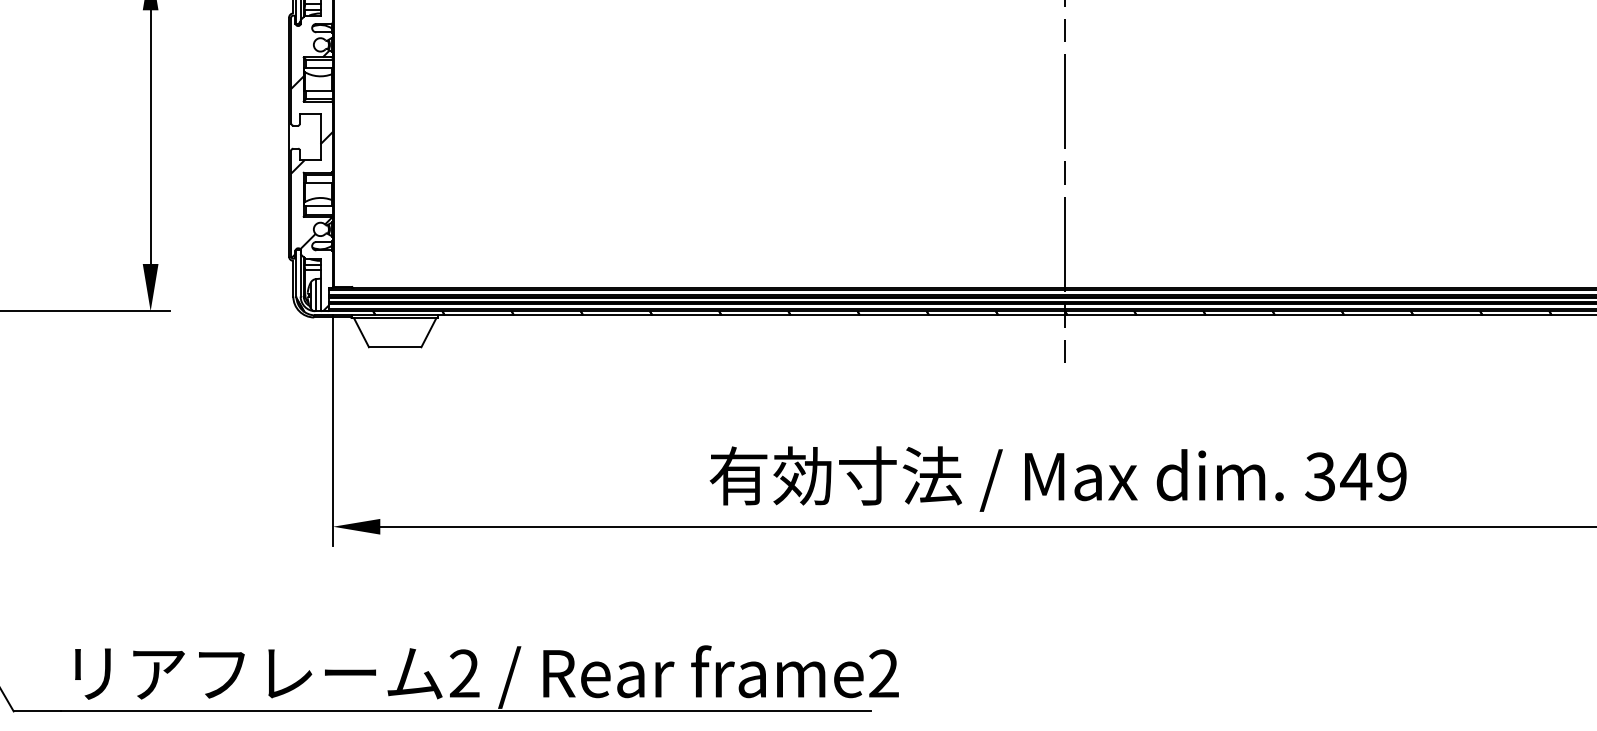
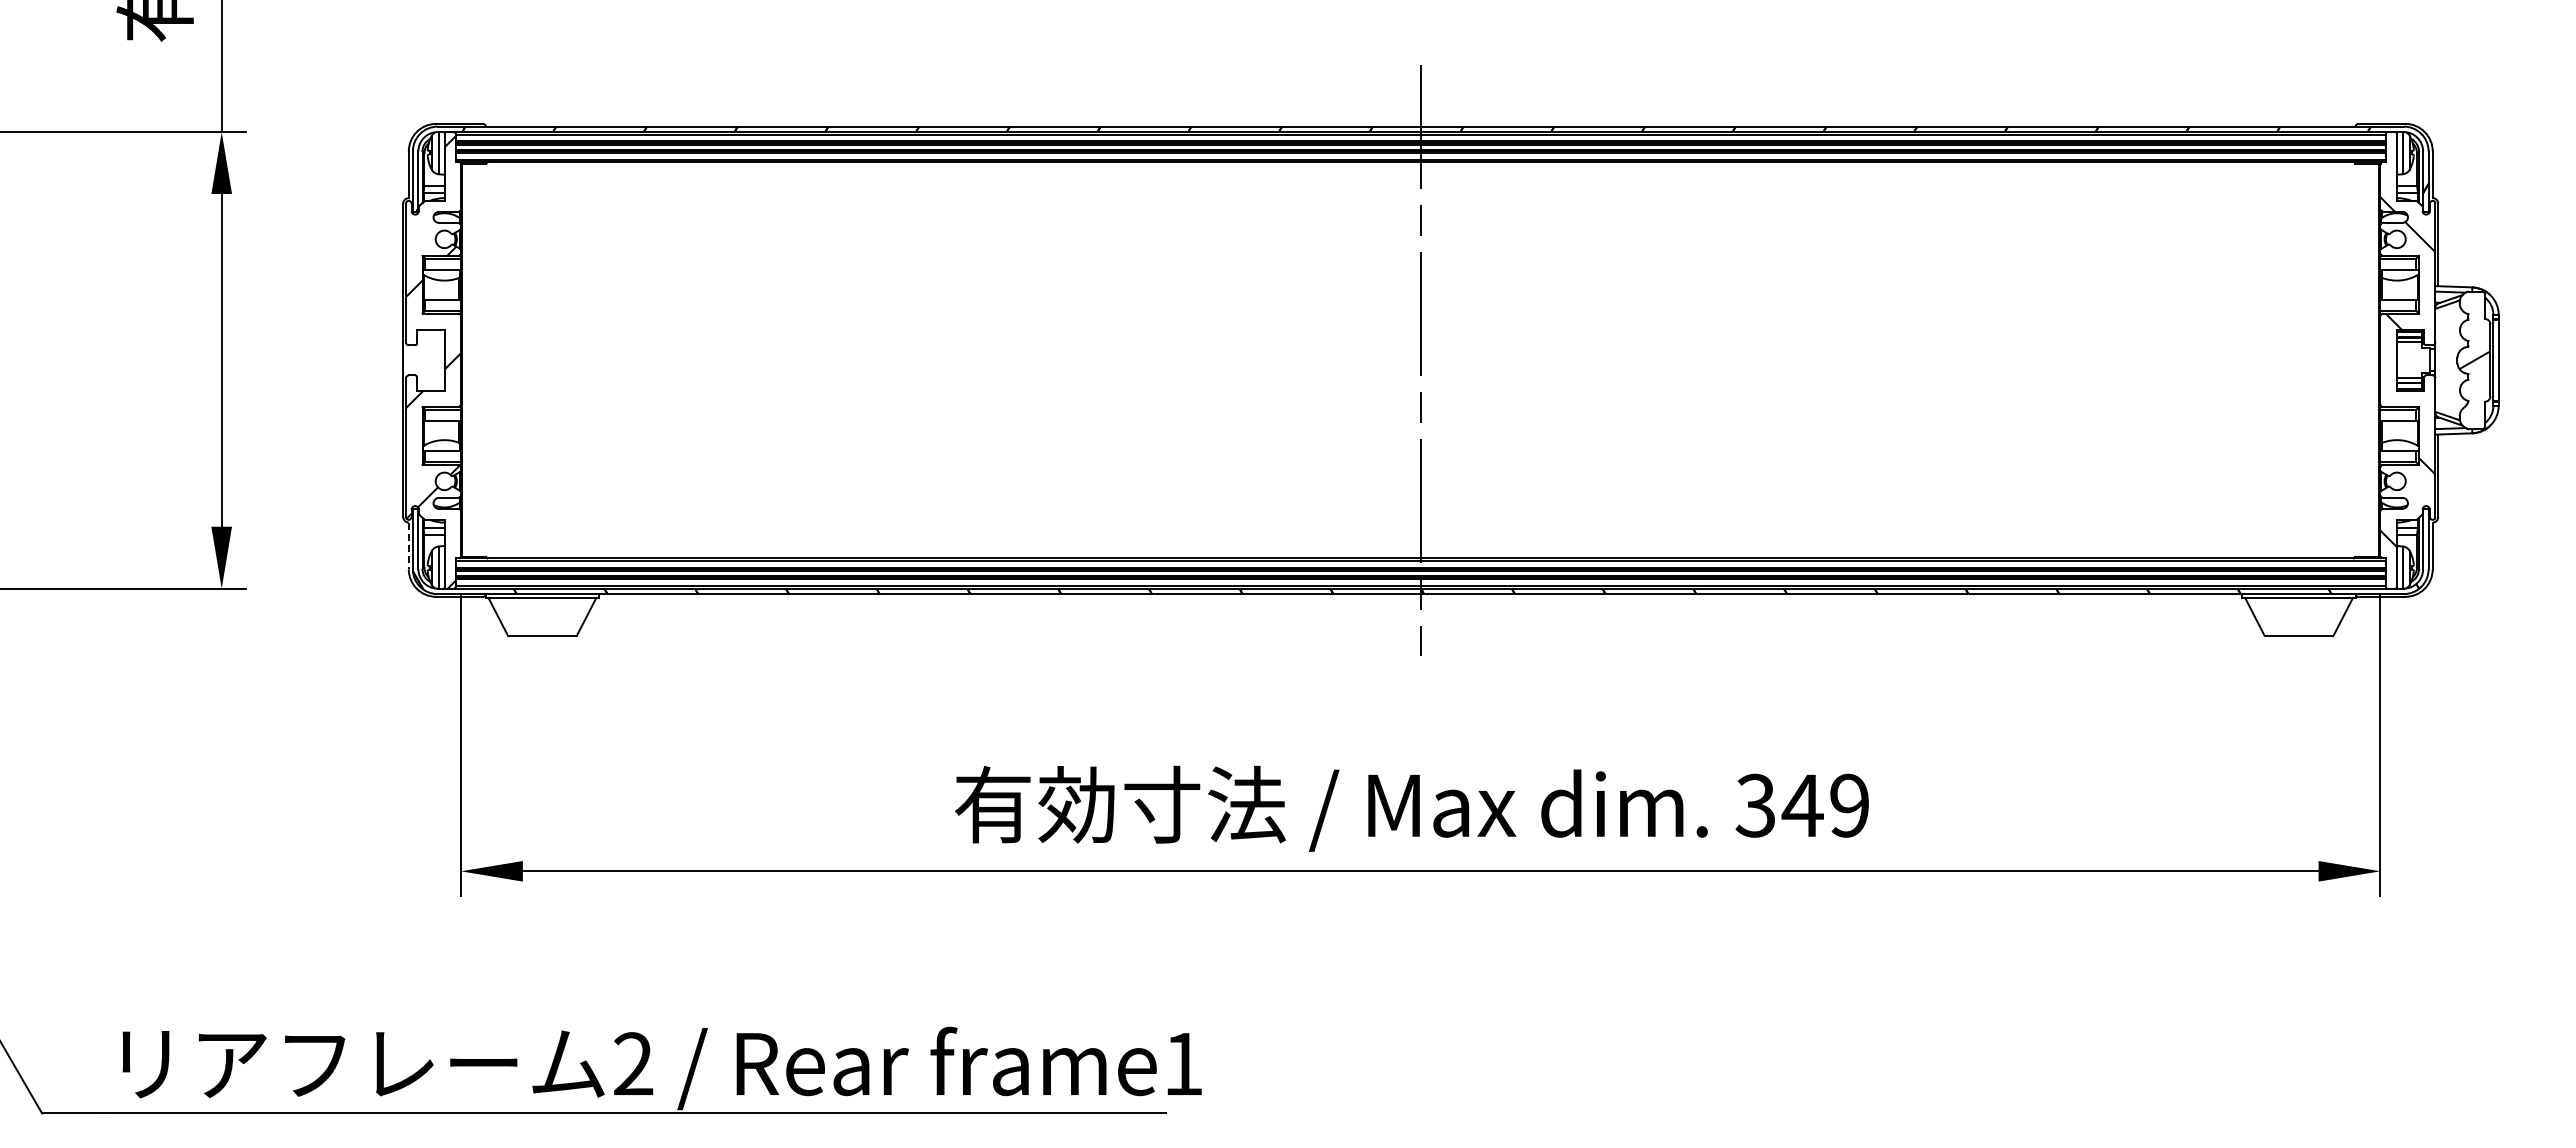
line: (293, 279) -> (408, 546), solid -> dashed
text: (884, 673) -> (1183, 1063), frame2 -> frame1

